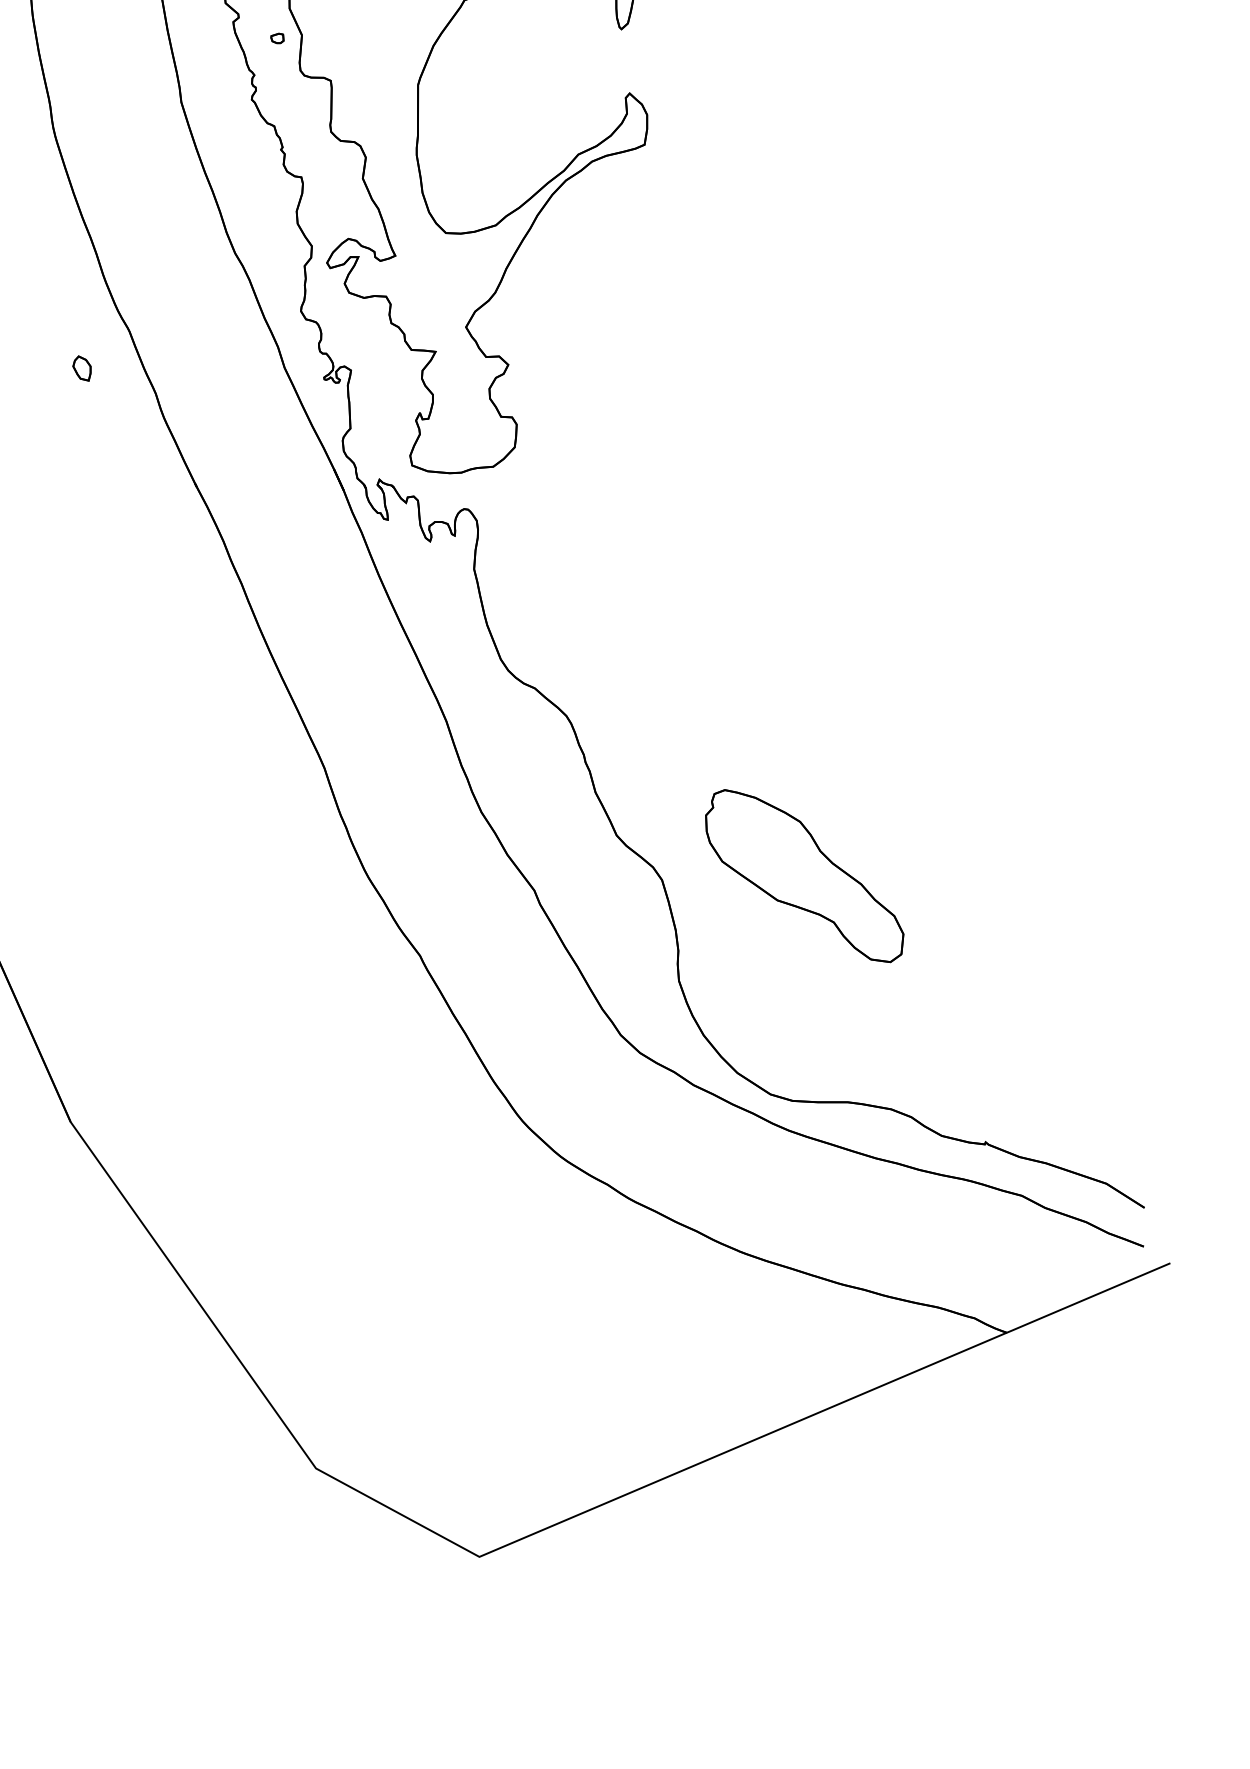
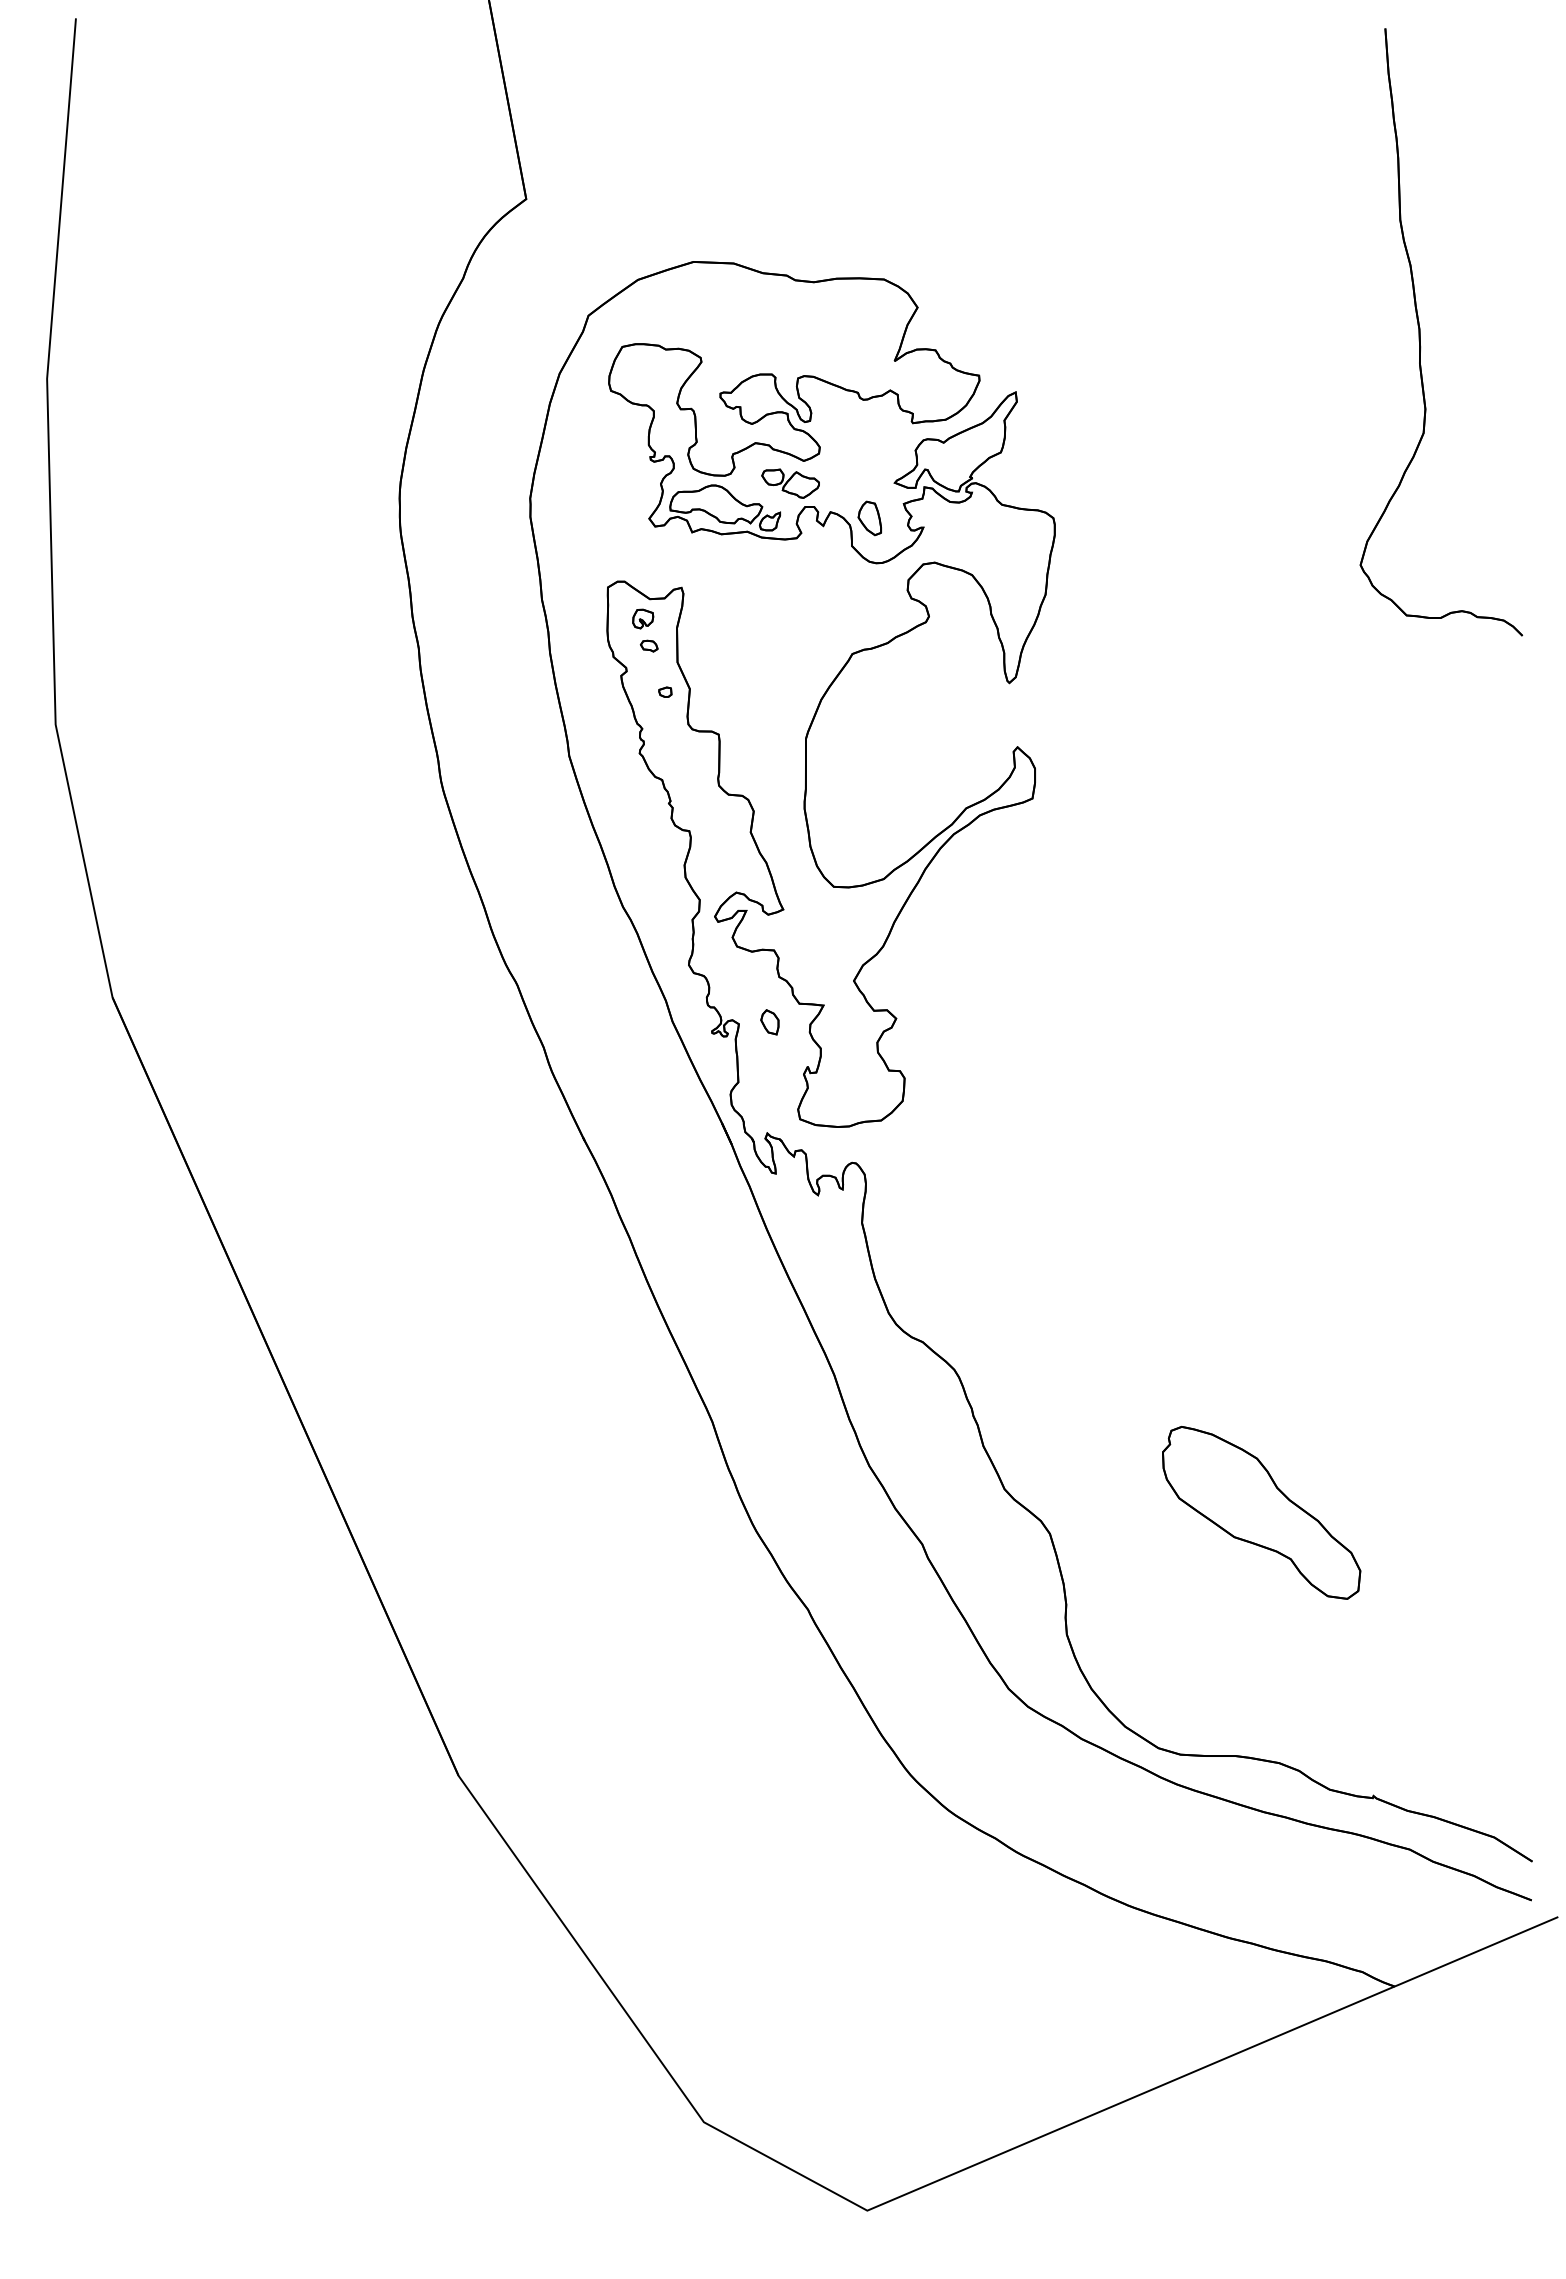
part: (81, 368) -> (769, 1022), moved
part: (804, 875) -> (1261, 1512), moved

